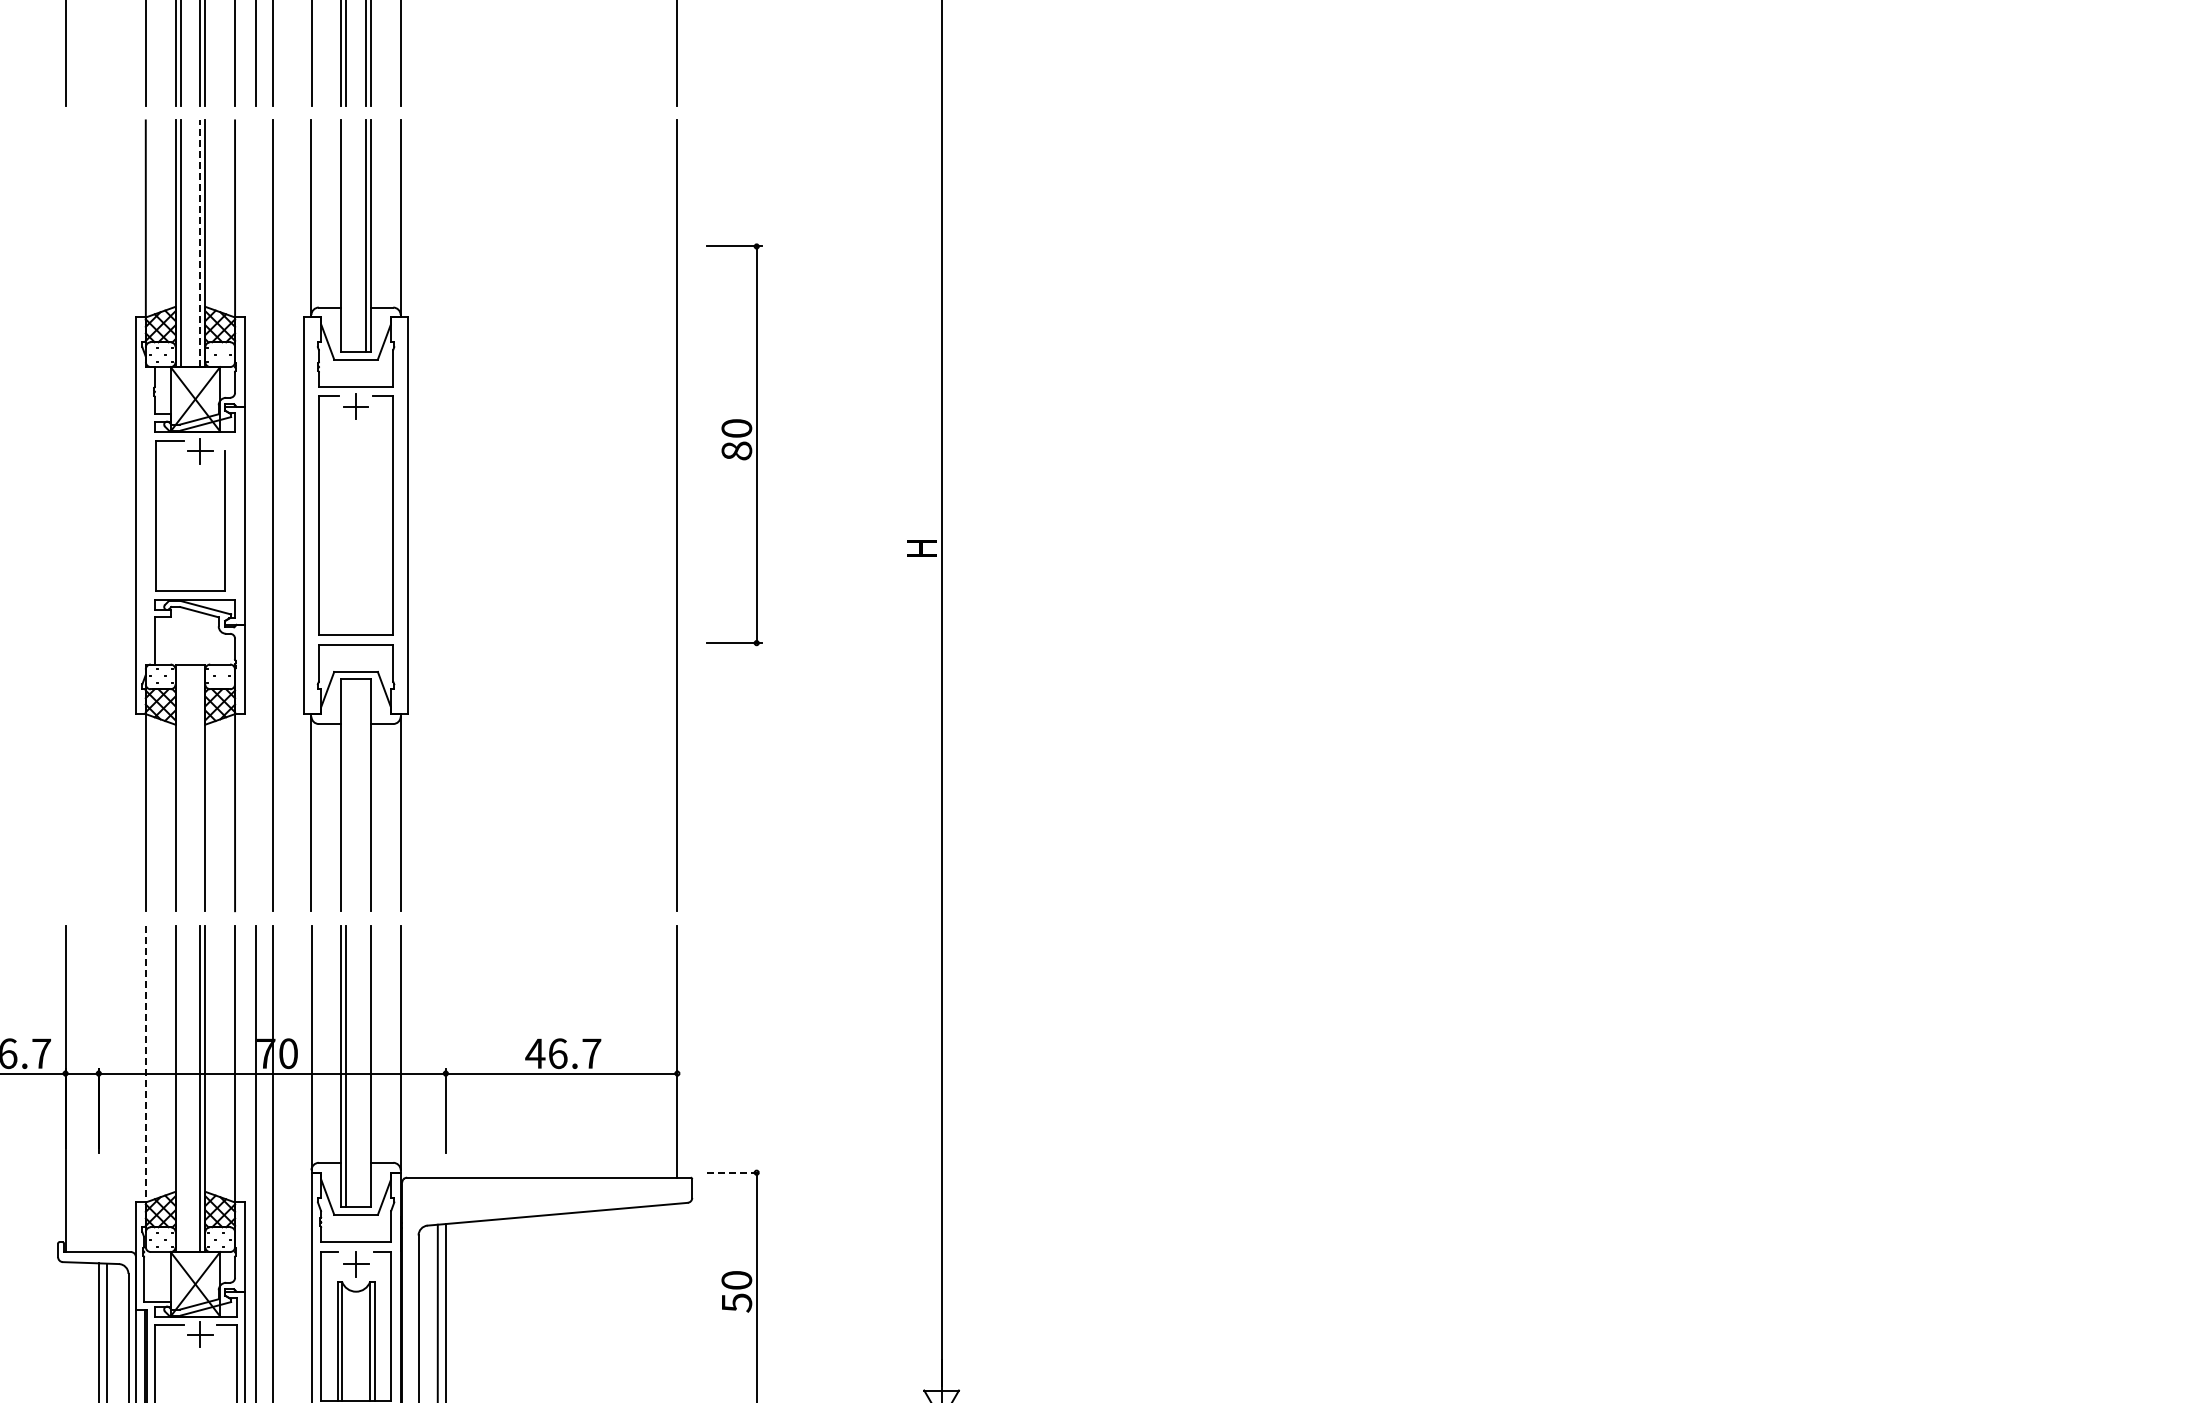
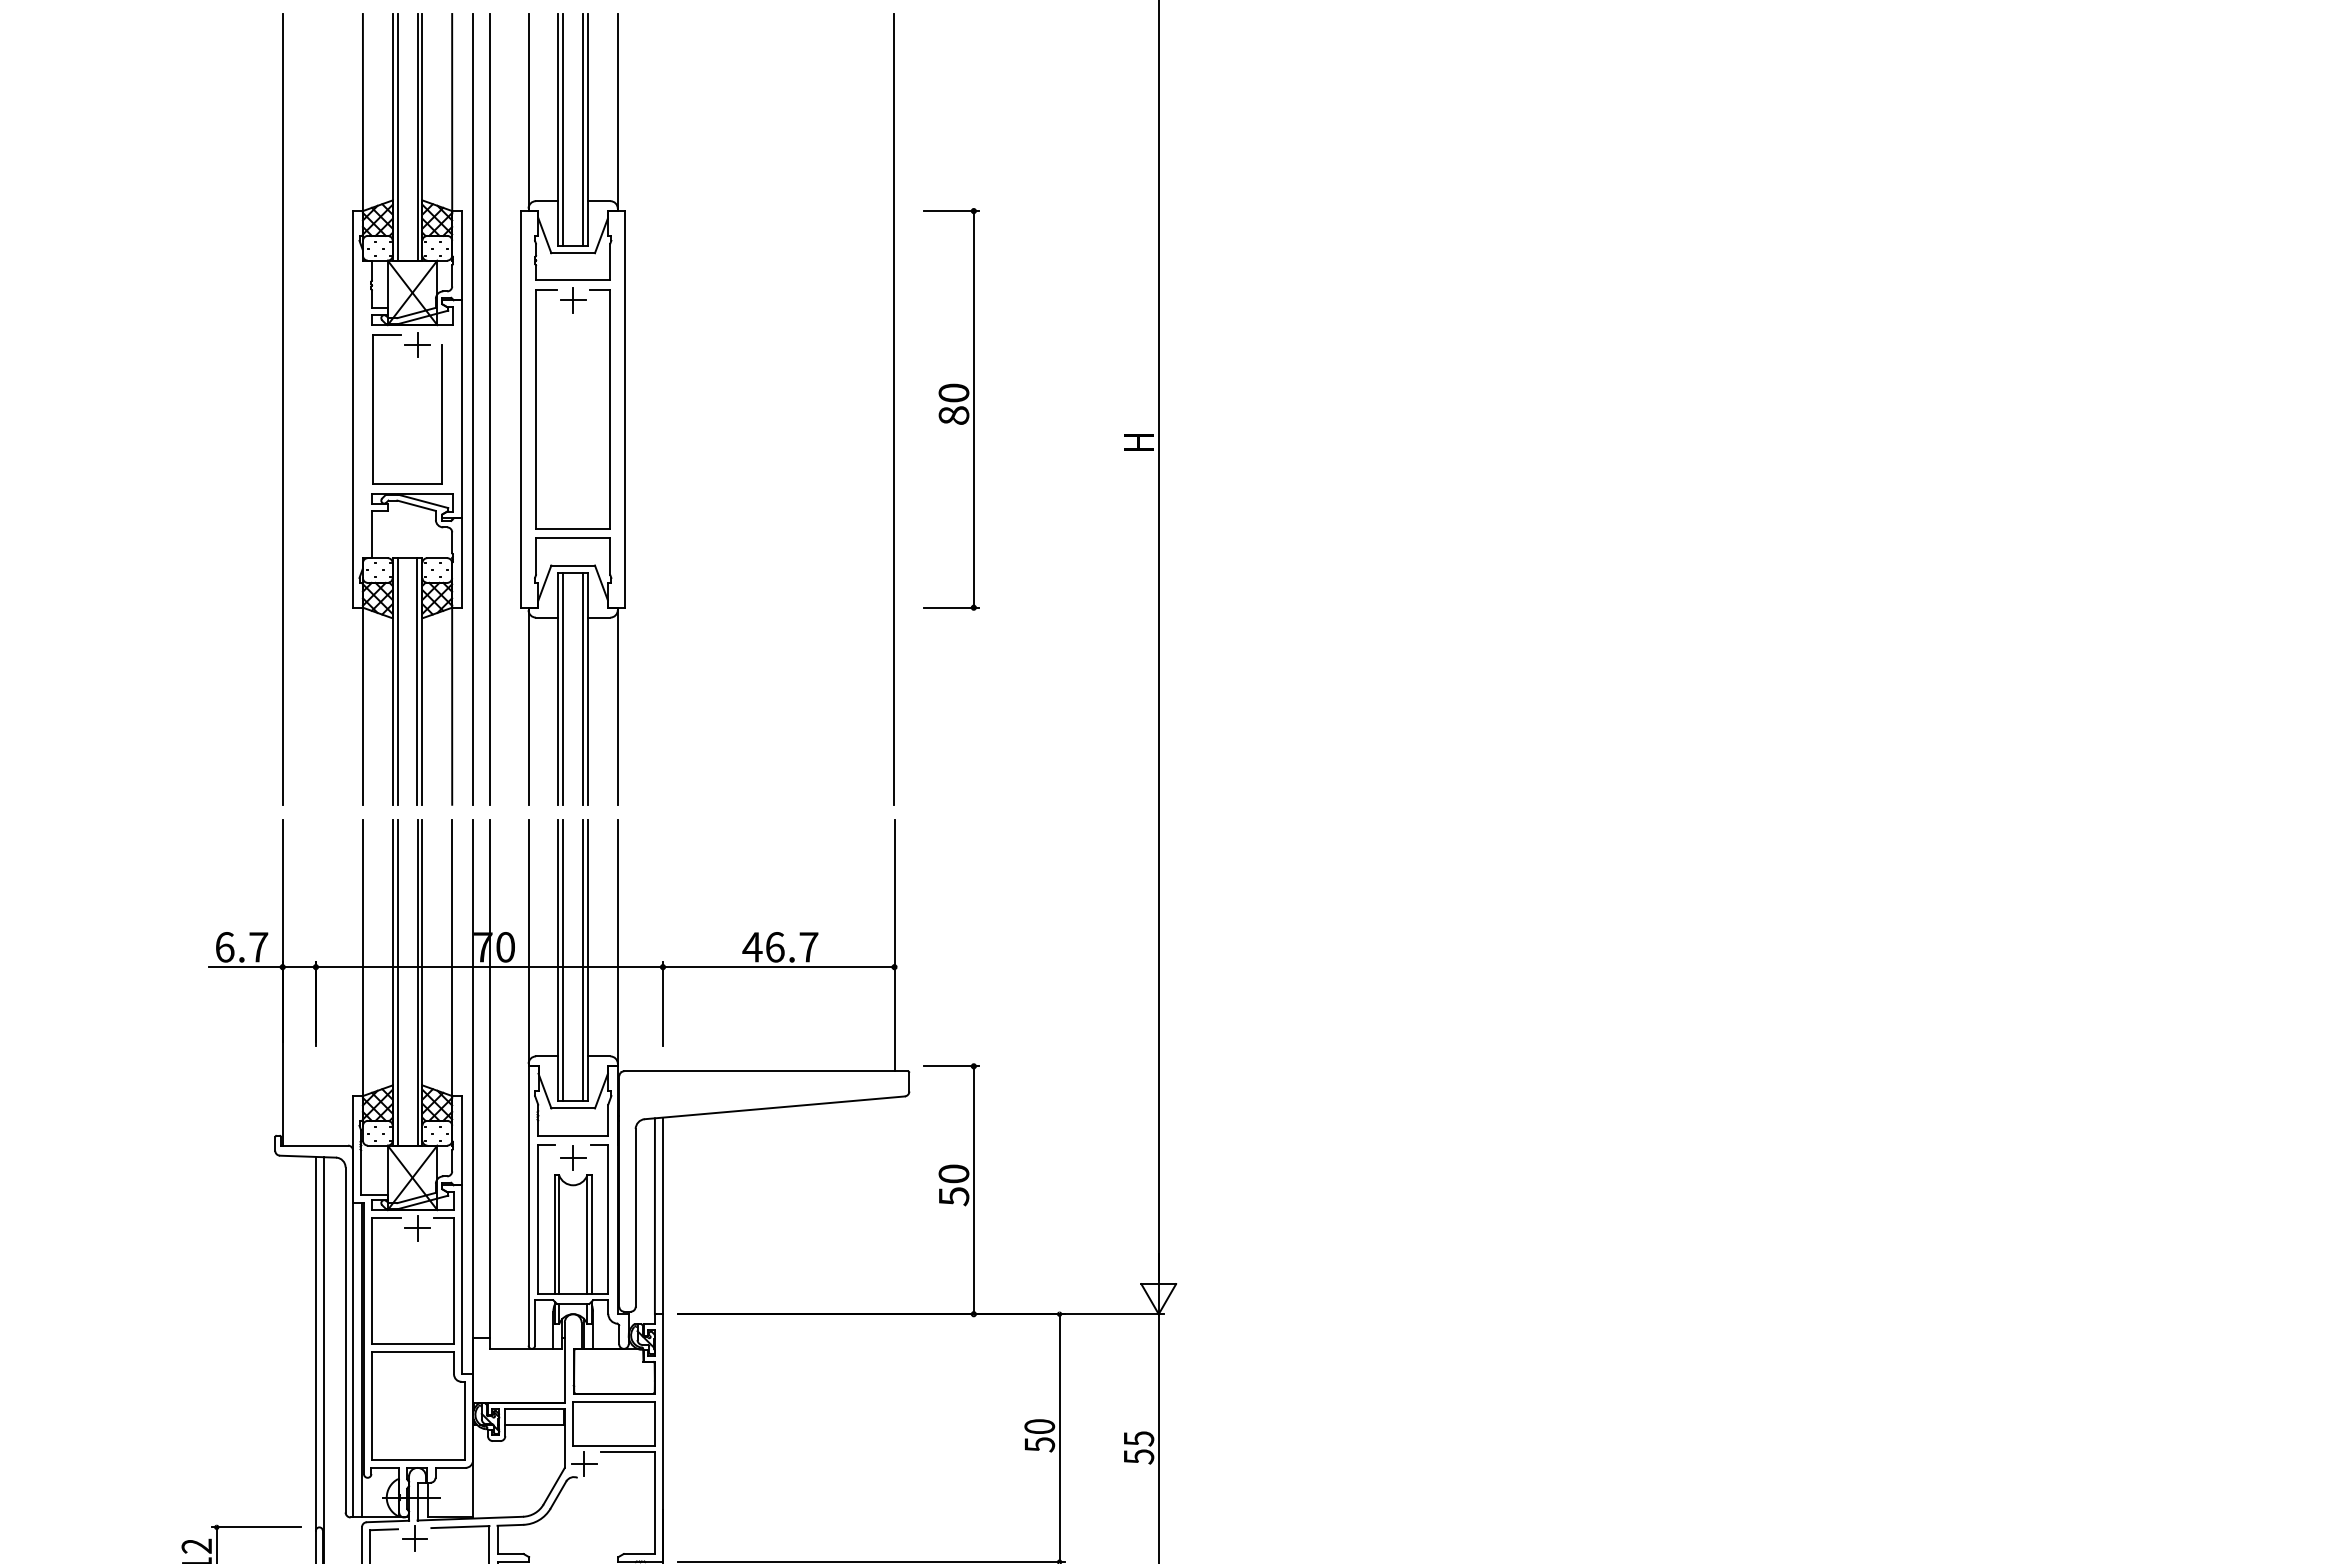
line: (346, 235) -> (563, 129), added
line: (200, 242) -> (417, 136), dashed -> solid
part: (734, 444) -> (951, 409), moved
line: (65, 515) -> (282, 409), added
line: (256, 515) -> (473, 409), added
line: (180, 787) -> (397, 681), added
line: (200, 787) -> (417, 681), added
line: (346, 794) -> (563, 688), added
line: (366, 794) -> (583, 688), added
line: (145, 1065) -> (362, 959), dashed -> solid
line: (366, 1066) -> (583, 960), added
line: (180, 1088) -> (397, 982), added
line: (735, 1172) -> (952, 1066), dashed -> solid

